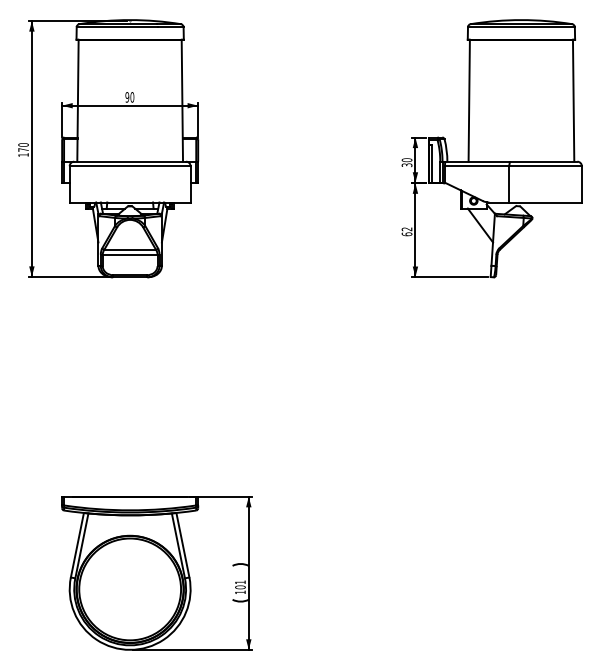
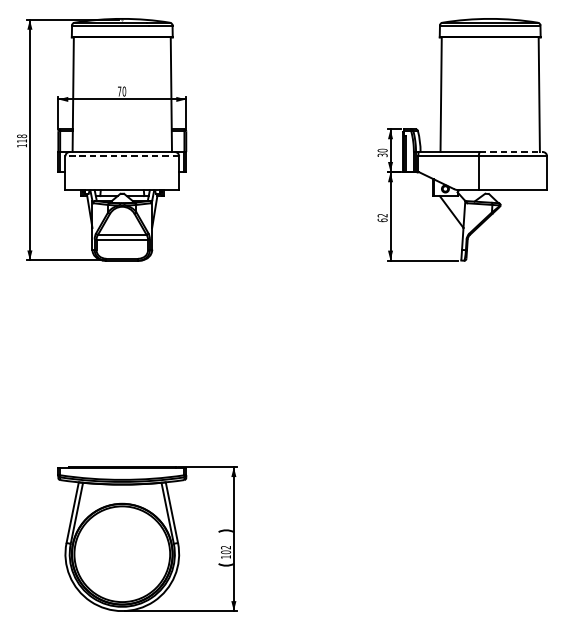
text: (127, 97) -> (119, 91), 90 -> 70
text: (23, 147) -> (22, 138), 170 -> 118
line: (543, 161) -> (510, 151), solid -> dashed
line: (129, 166) -> (121, 156), solid -> dashed
text: (240, 582) -> (226, 547), 101 -> 102

